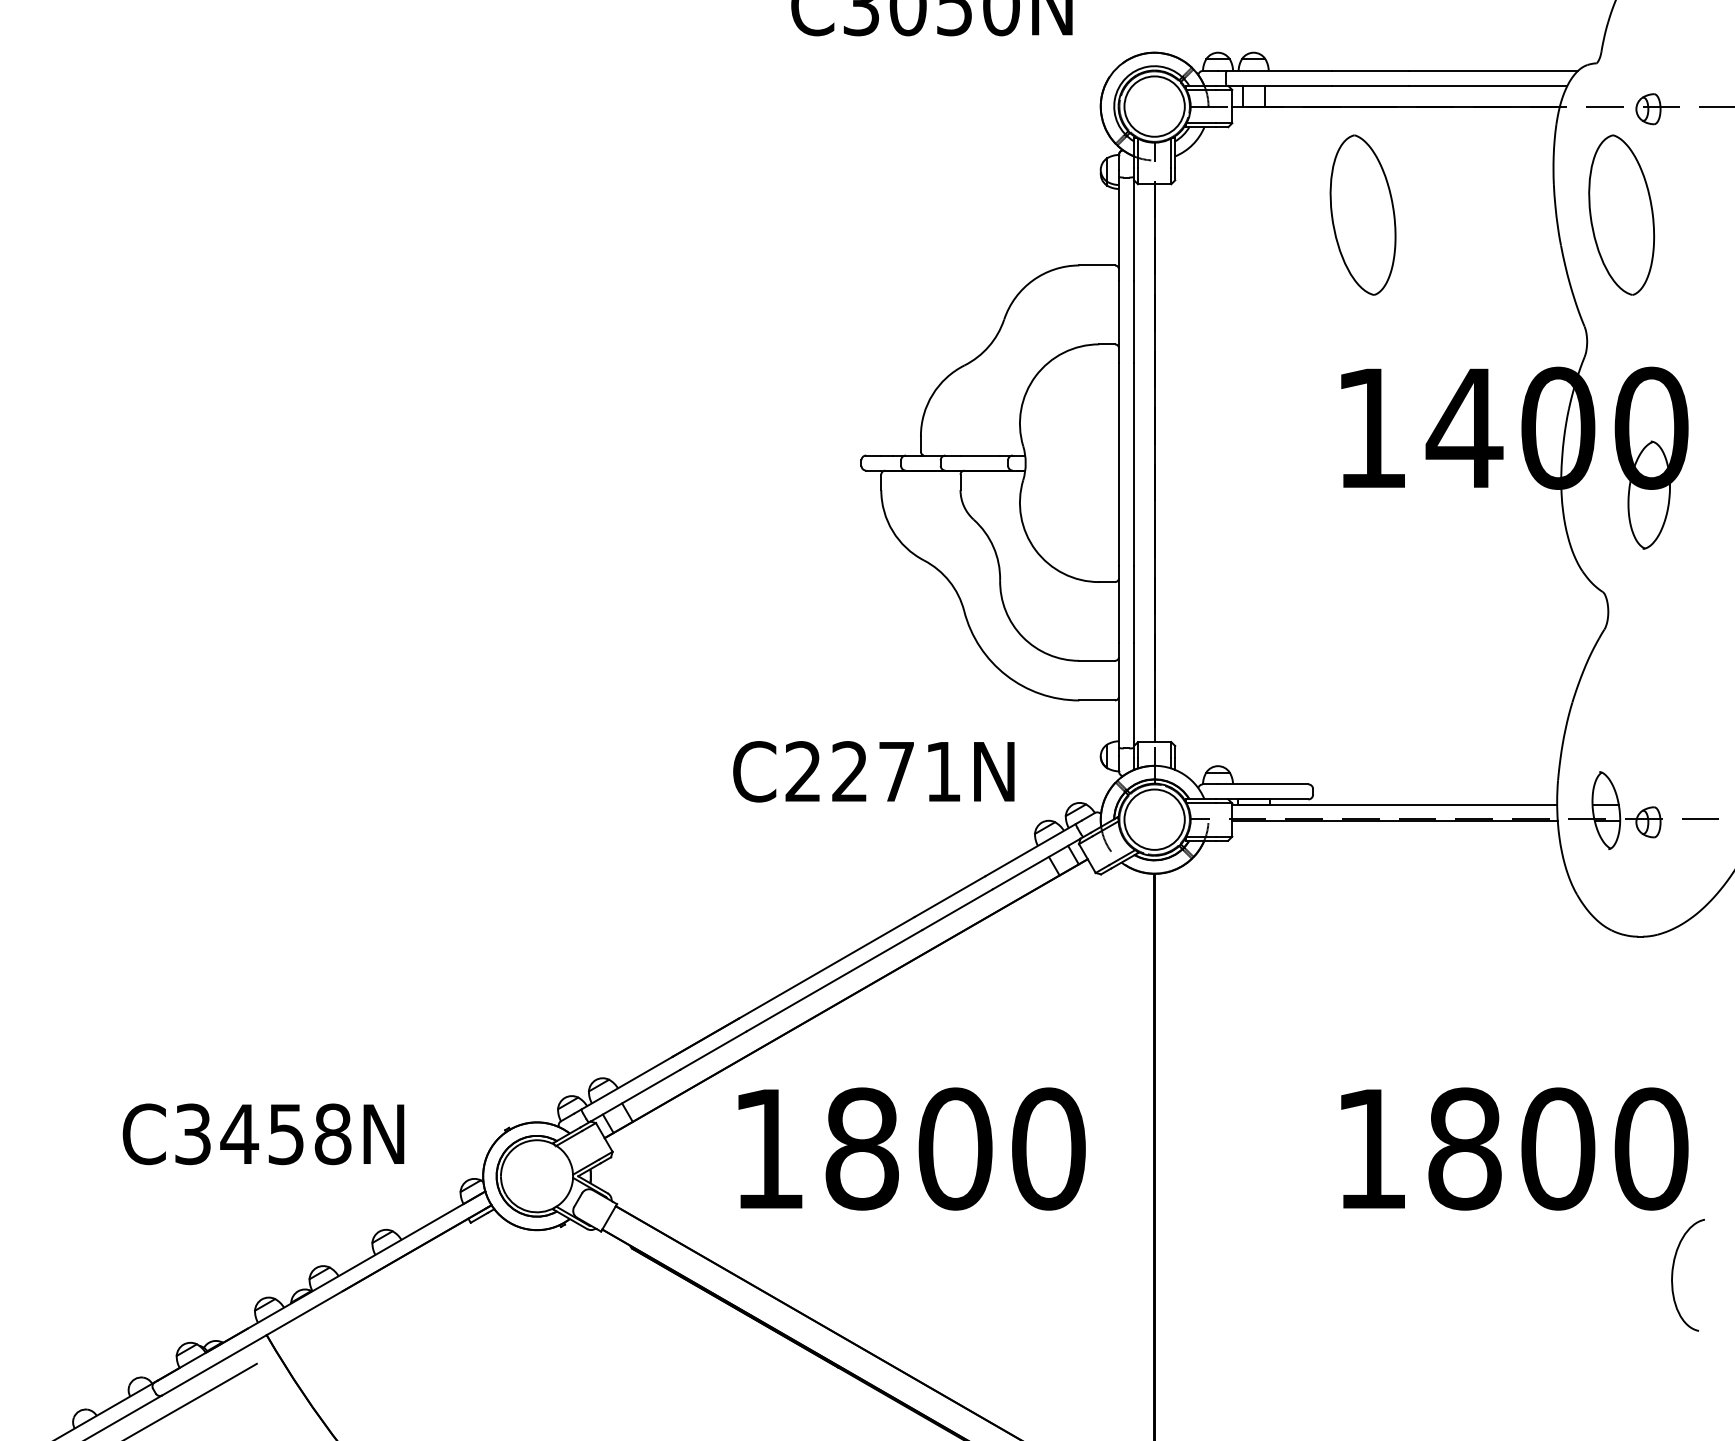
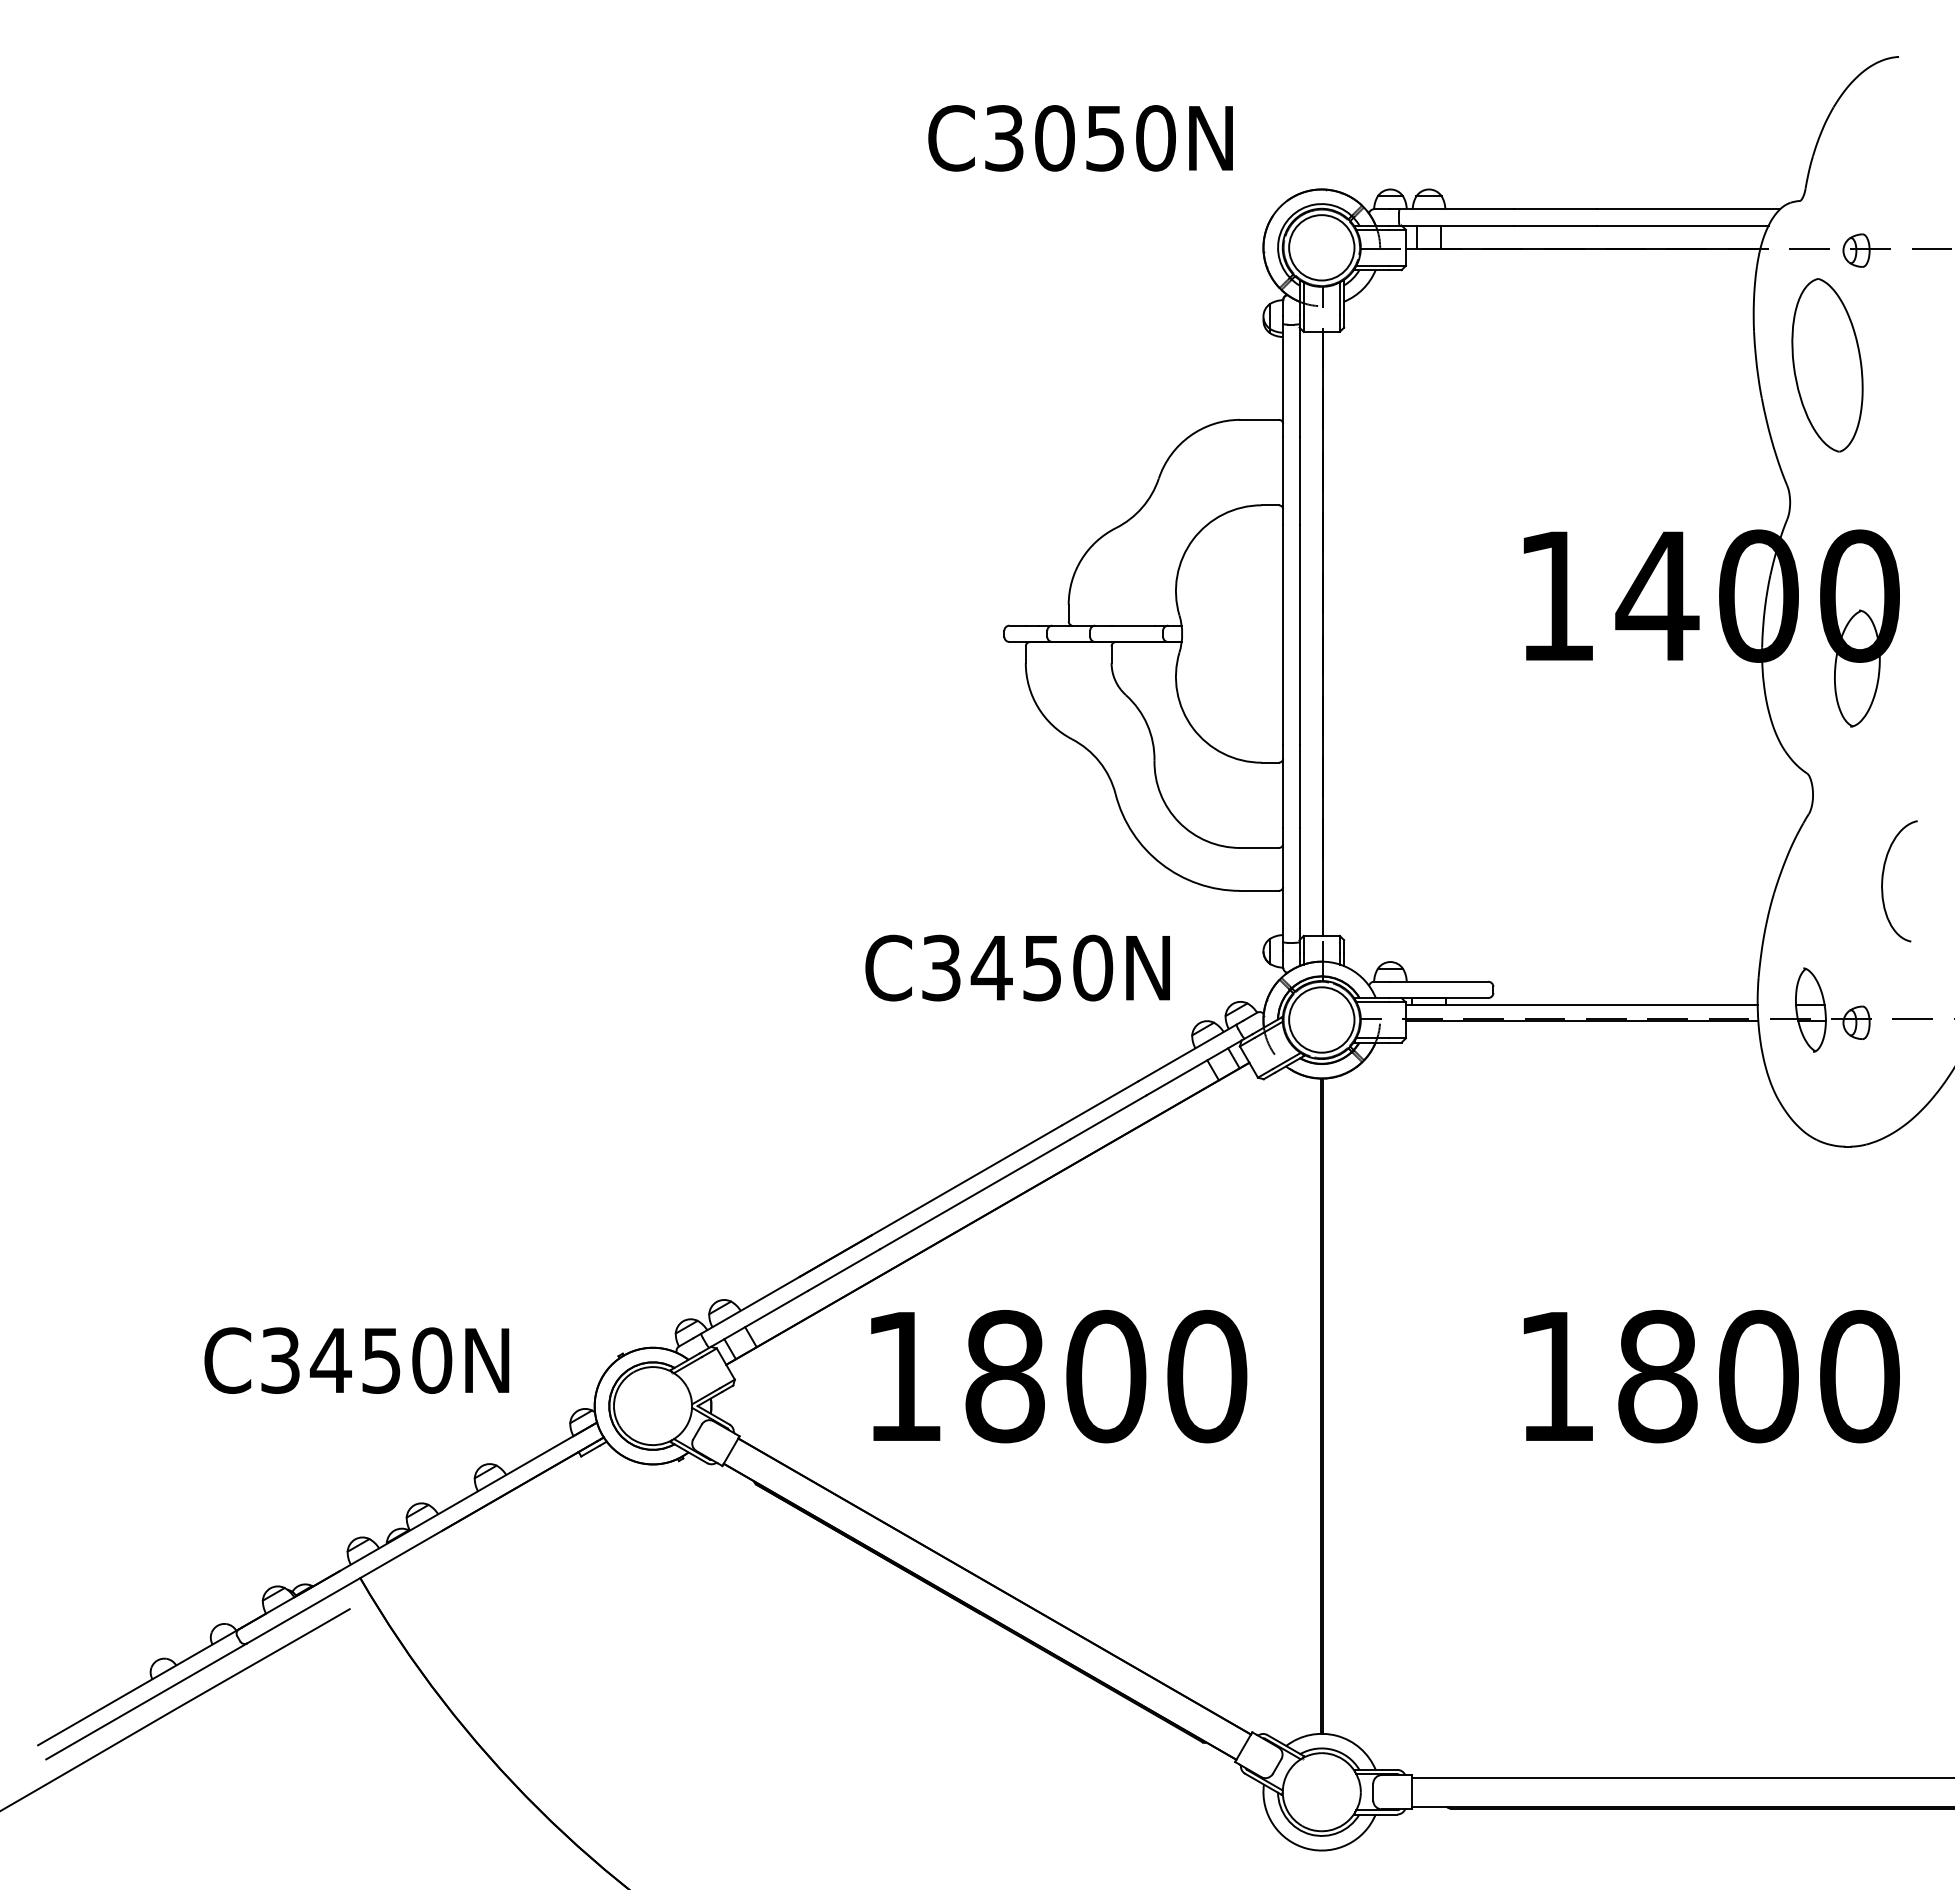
part: (1363, 215) -> (1547, 365), removed
text: (873, 771) -> (1017, 967), C2271N -> C3450N
text: (333, 1134) -> (432, 1360), C3458N -> C3450N
curve: (1673, 1275) -> (1883, 881), moved

